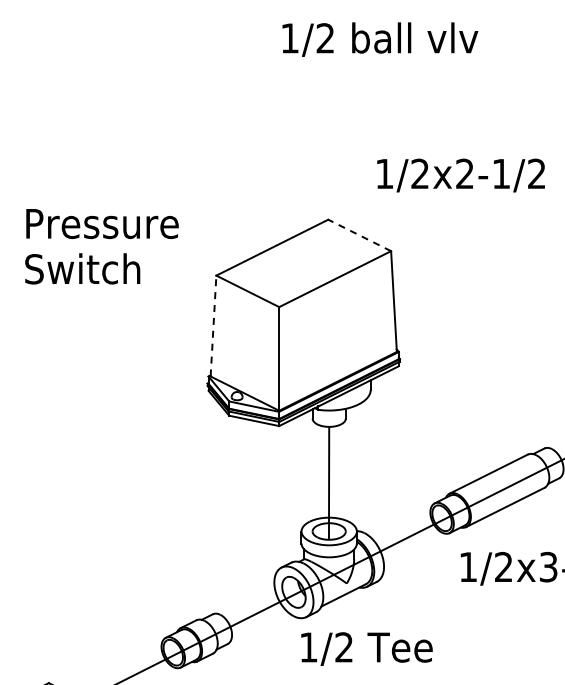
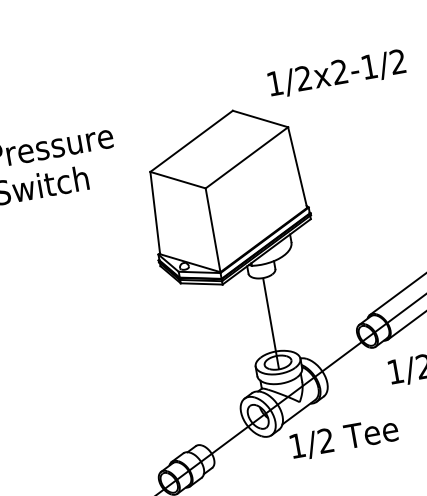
text: (460, 175) -> (336, 73), moved
line: (359, 235) -> (260, 119), dashed -> solid
line: (213, 325) -> (155, 212), dashed -> solid
text: (366, 648) -> (344, 438), moved

